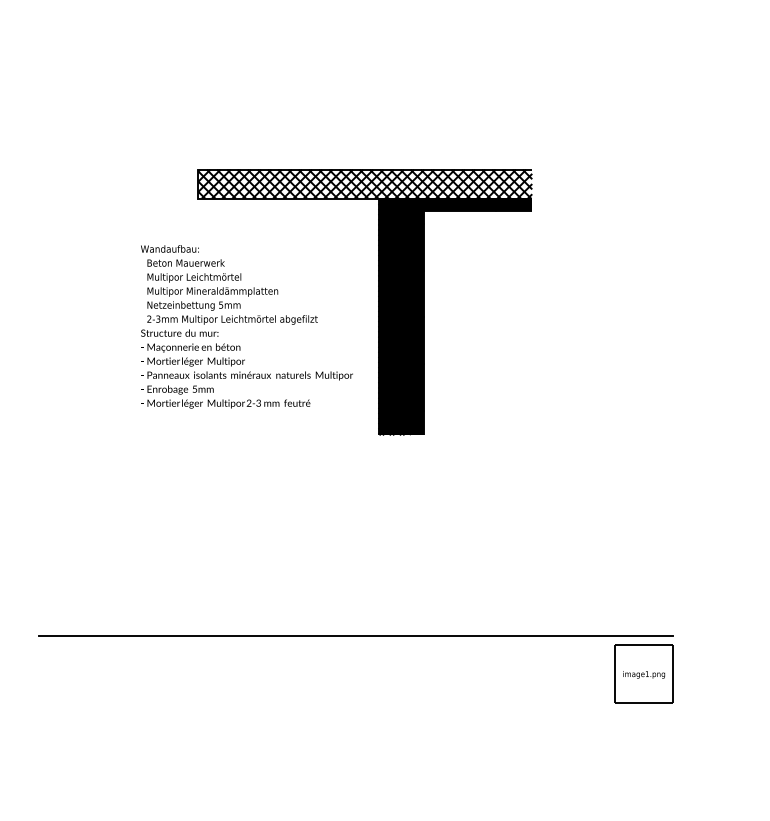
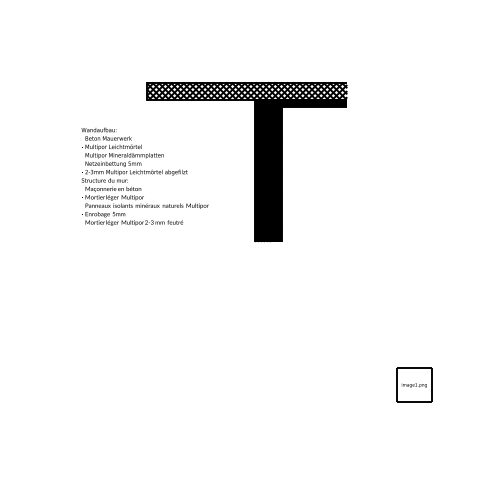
text: (245, 326) -> (144, 176), moved
line: (355, 636) -> (241, 362), removed

